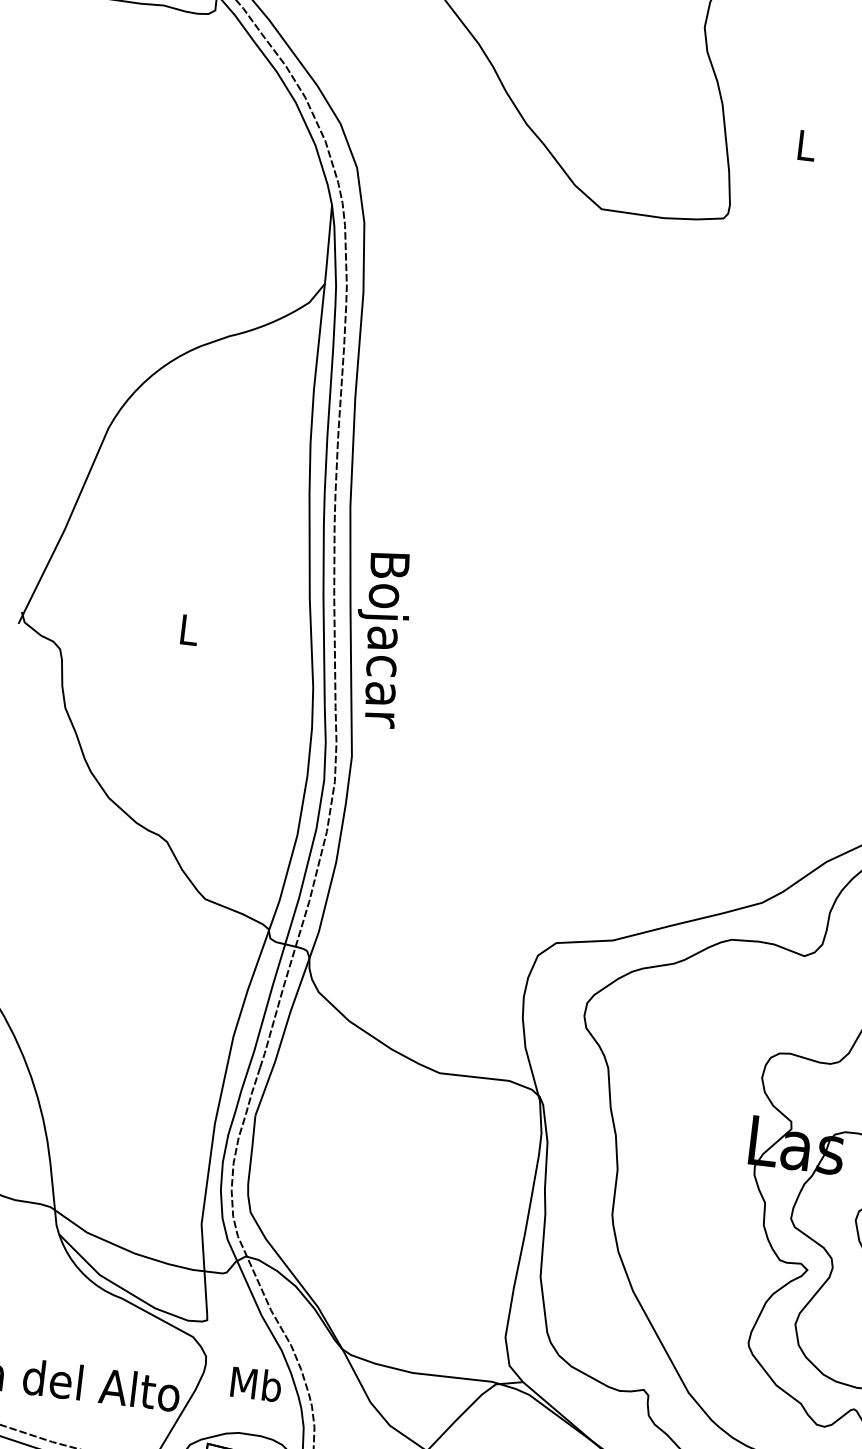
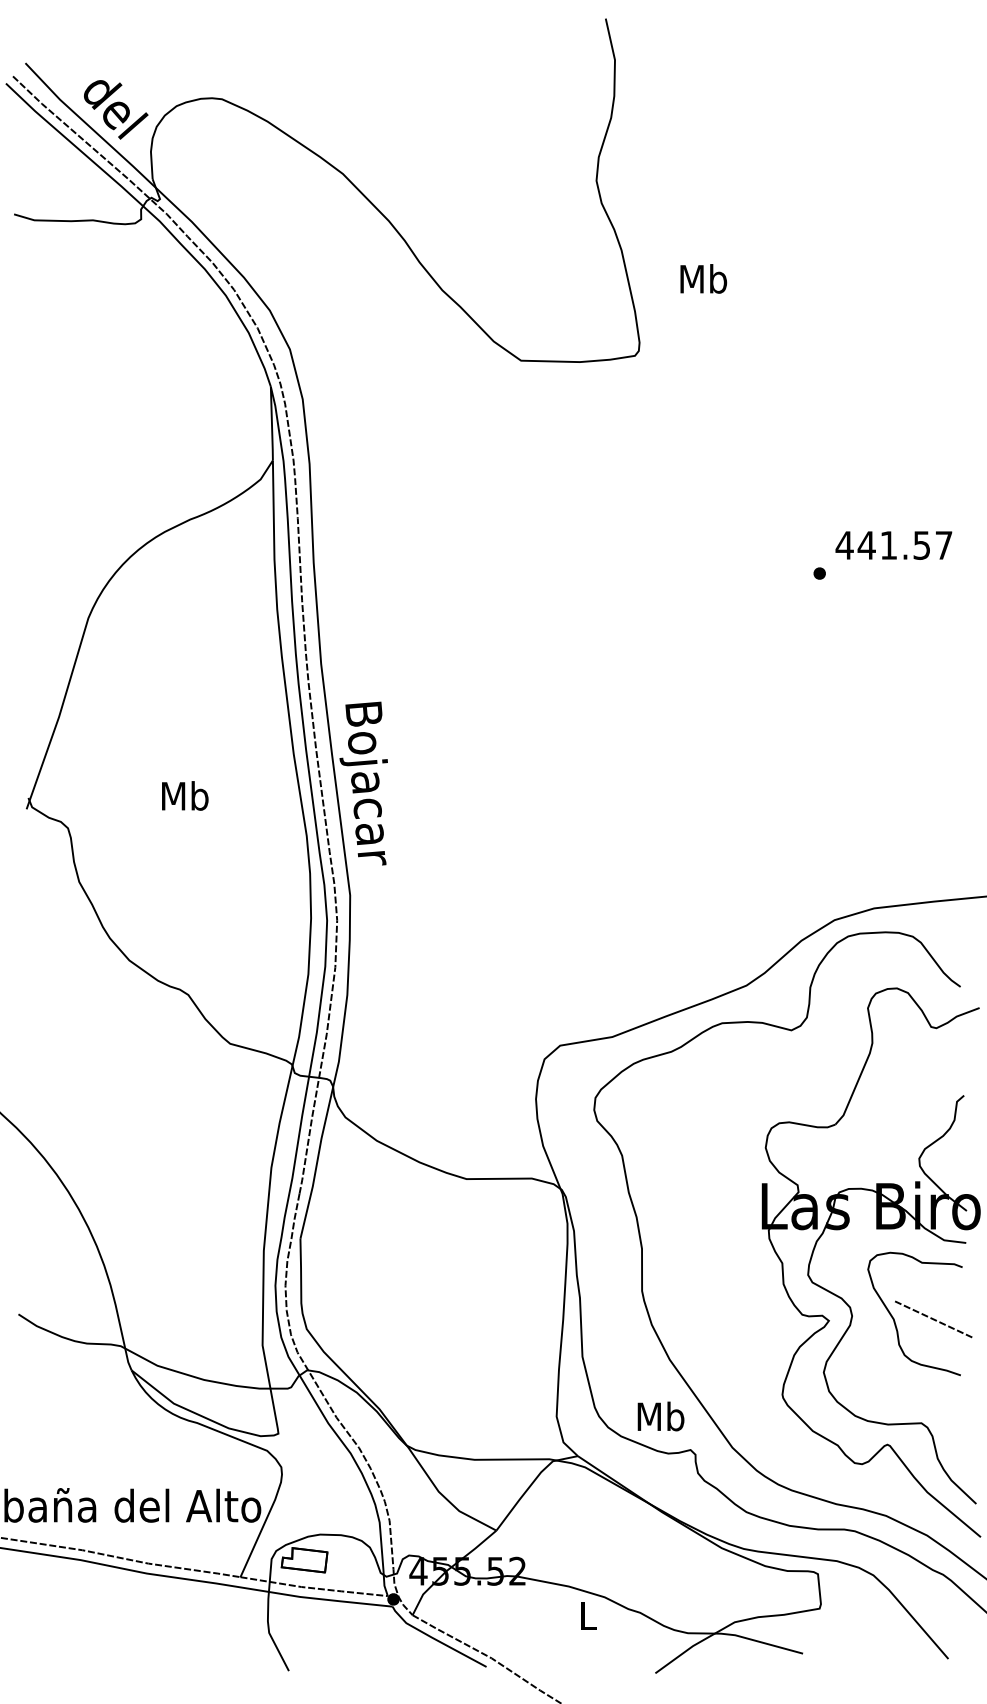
text: (806, 144) -> (703, 278), L -> Mb
text: (189, 629) -> (185, 795), L -> Mb
text: (255, 1384) -> (660, 1416), moved

